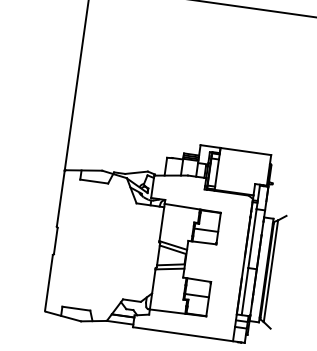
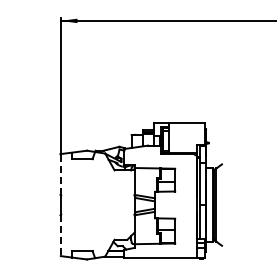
line: (60, 198) -> (60, 174), solid -> dashed
line: (49, 281) -> (60, 234), solid -> dashed

